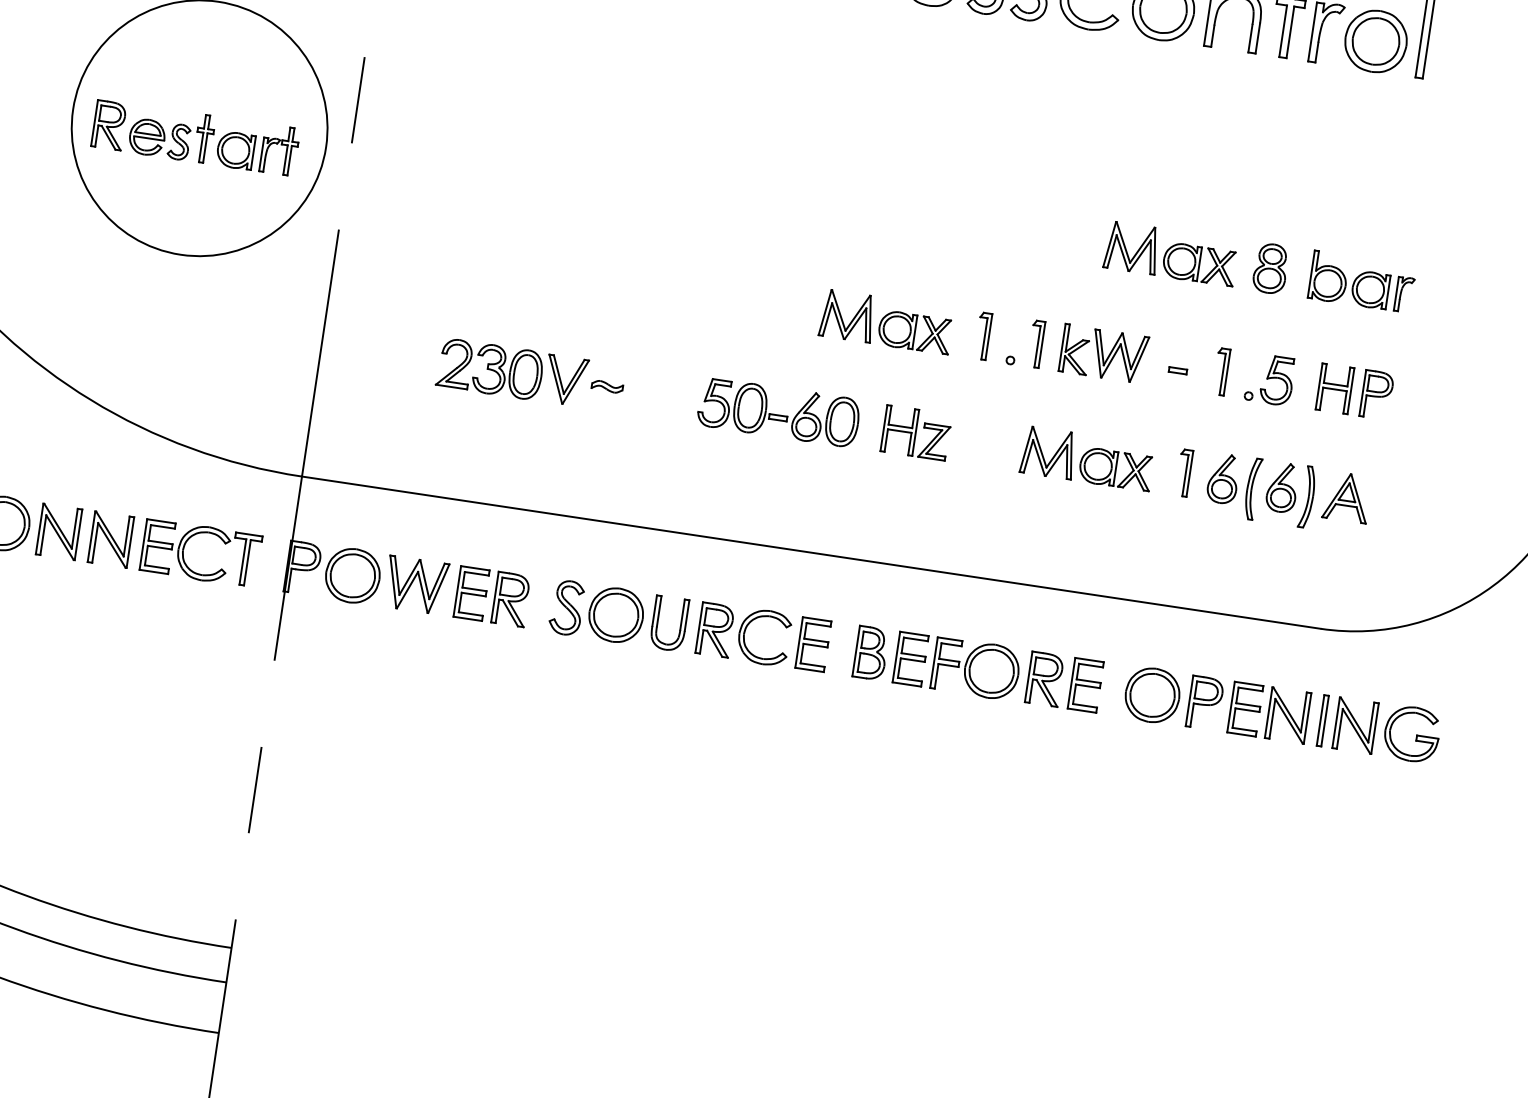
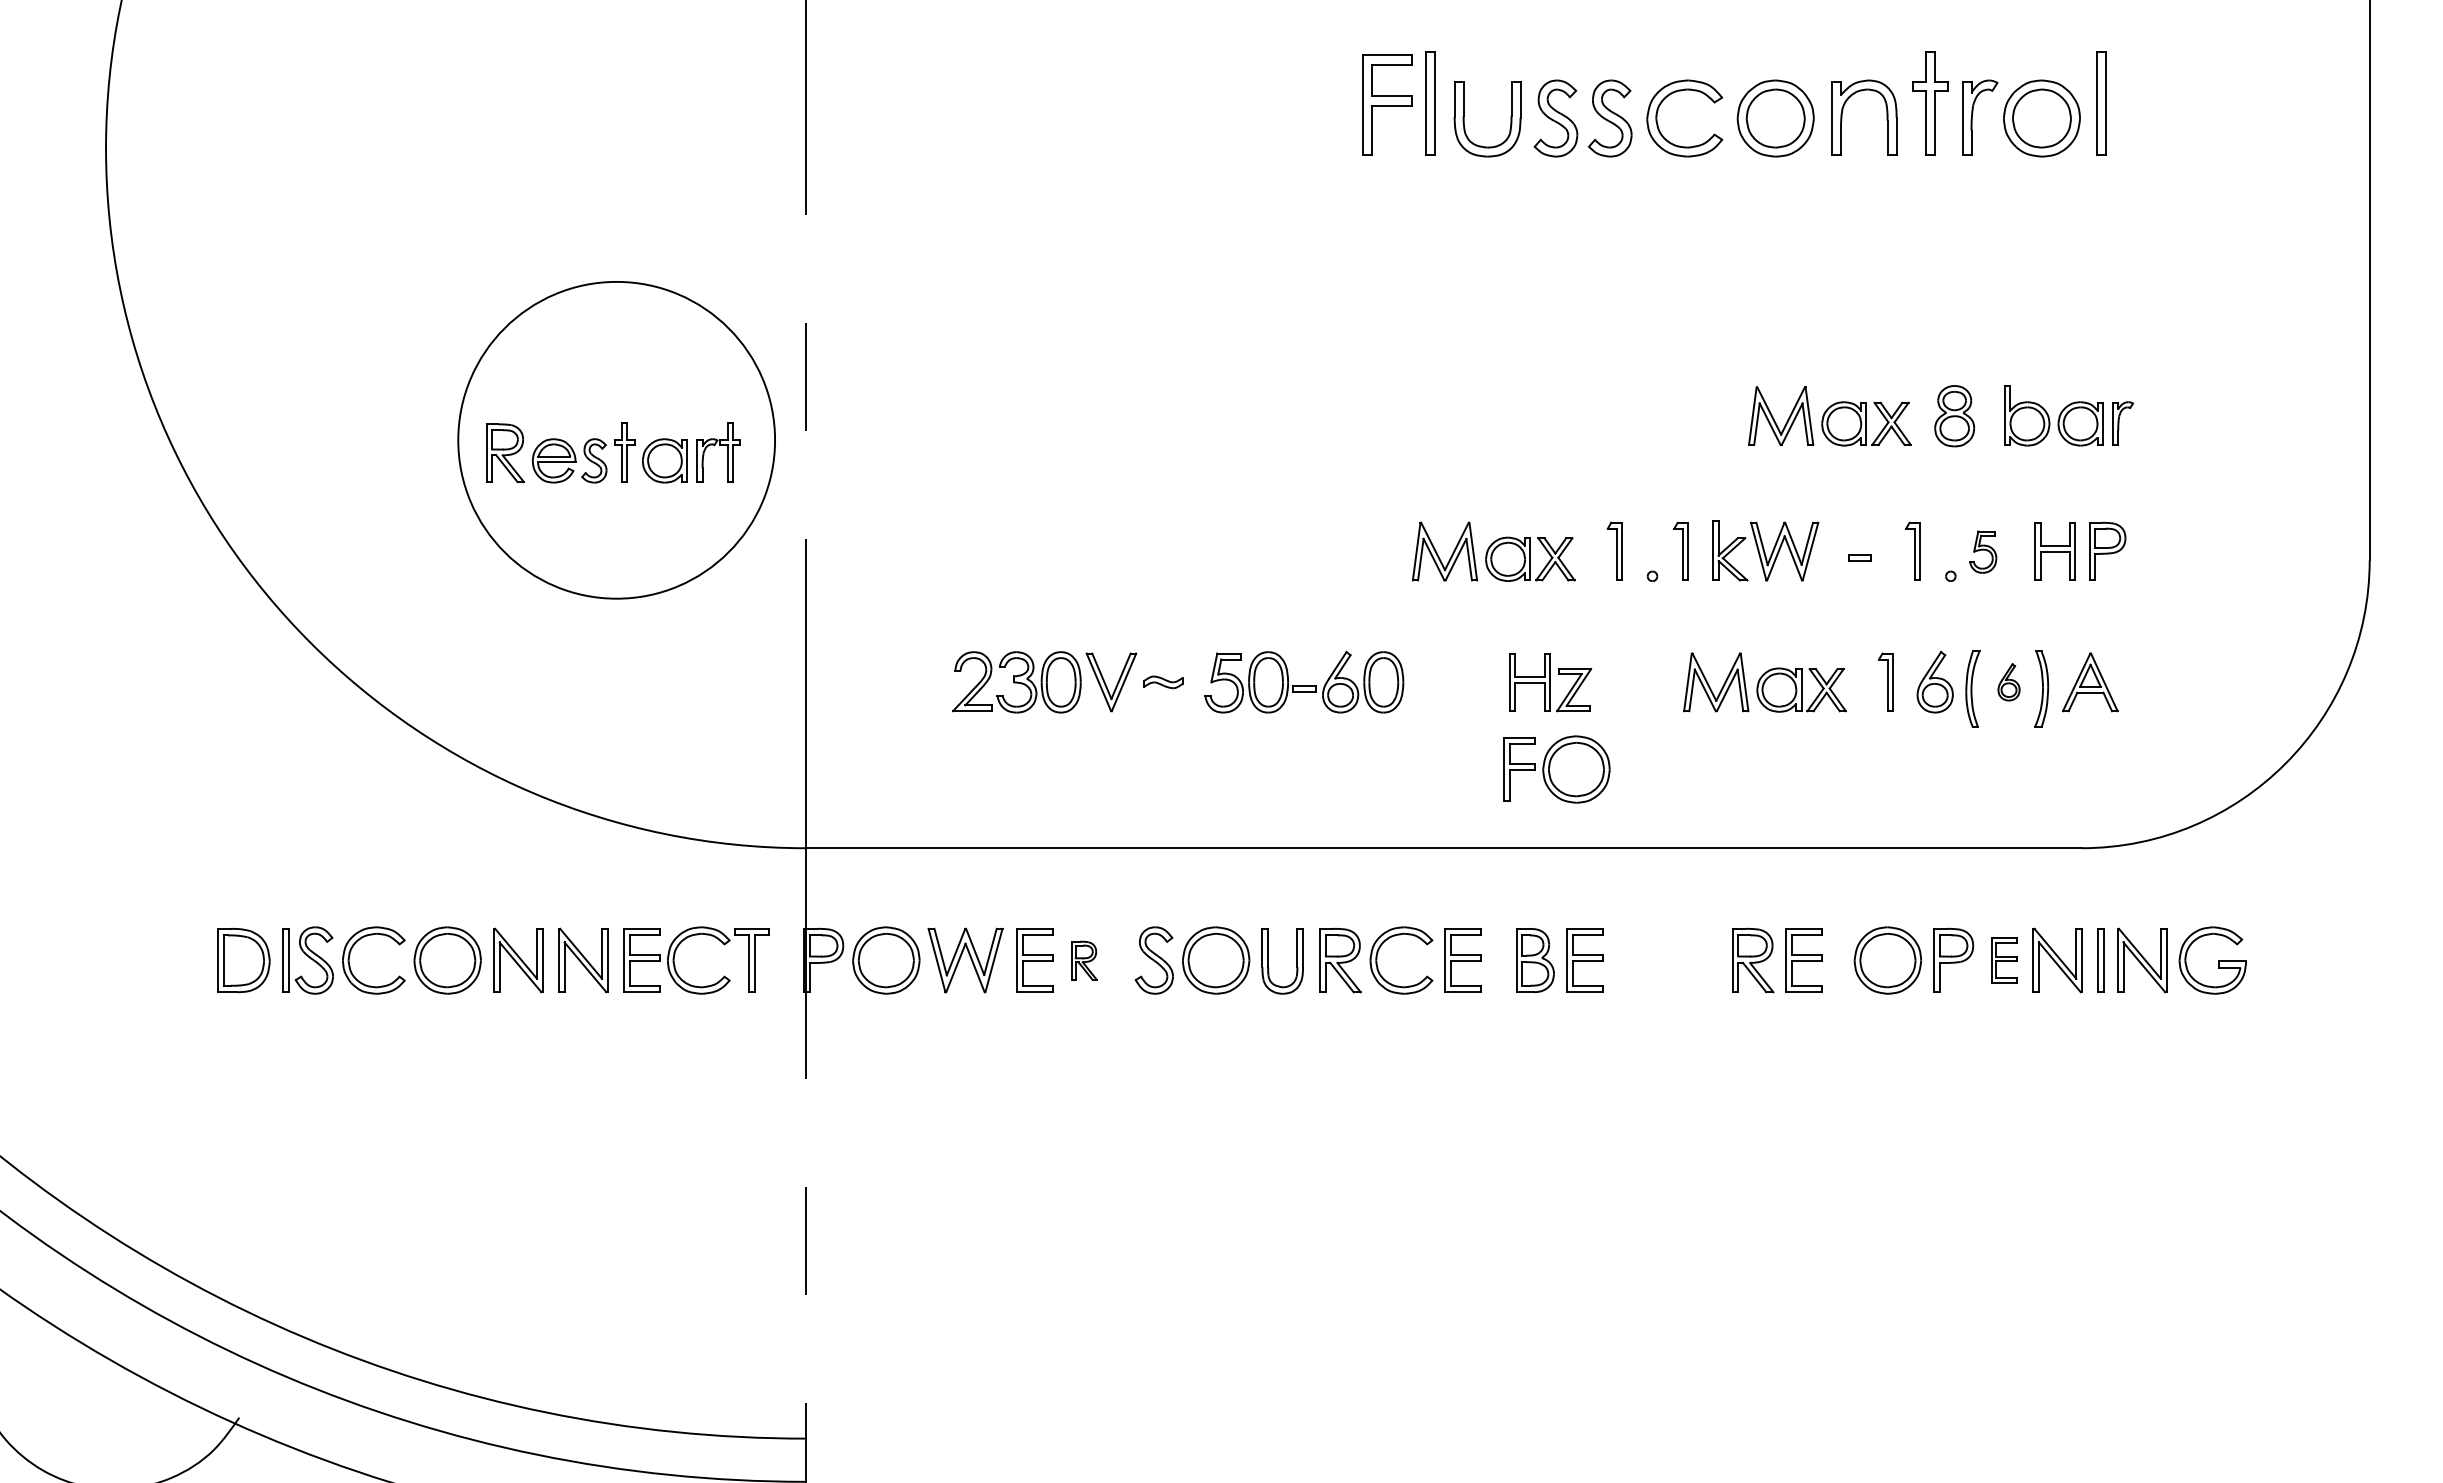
part: (1276, 380) -> (1982, 551), size x0.7
part: (779, 411) -> (1304, 681), moved
part: (1282, 487) -> (2008, 682), size x0.6
part: (511, 599) -> (1084, 960), size x0.6
part: (975, 668) -> (1556, 769), moved
part: (1244, 709) -> (2003, 960), size x0.7

